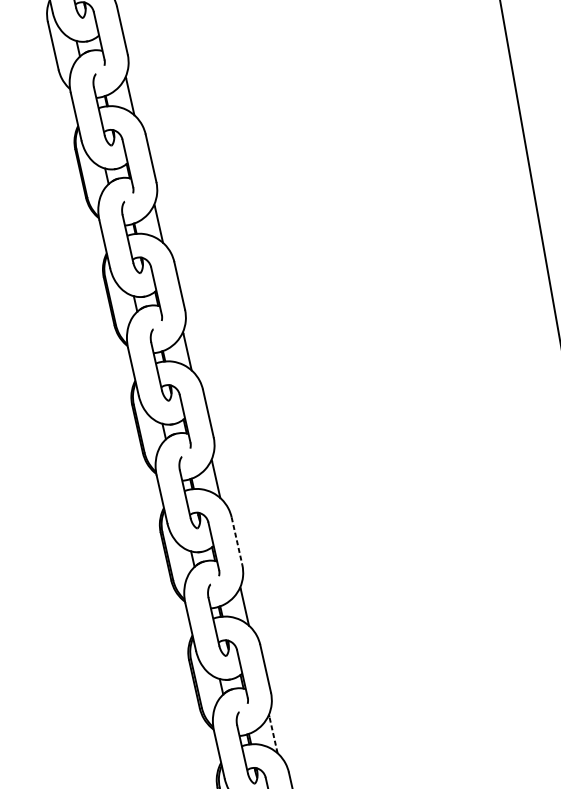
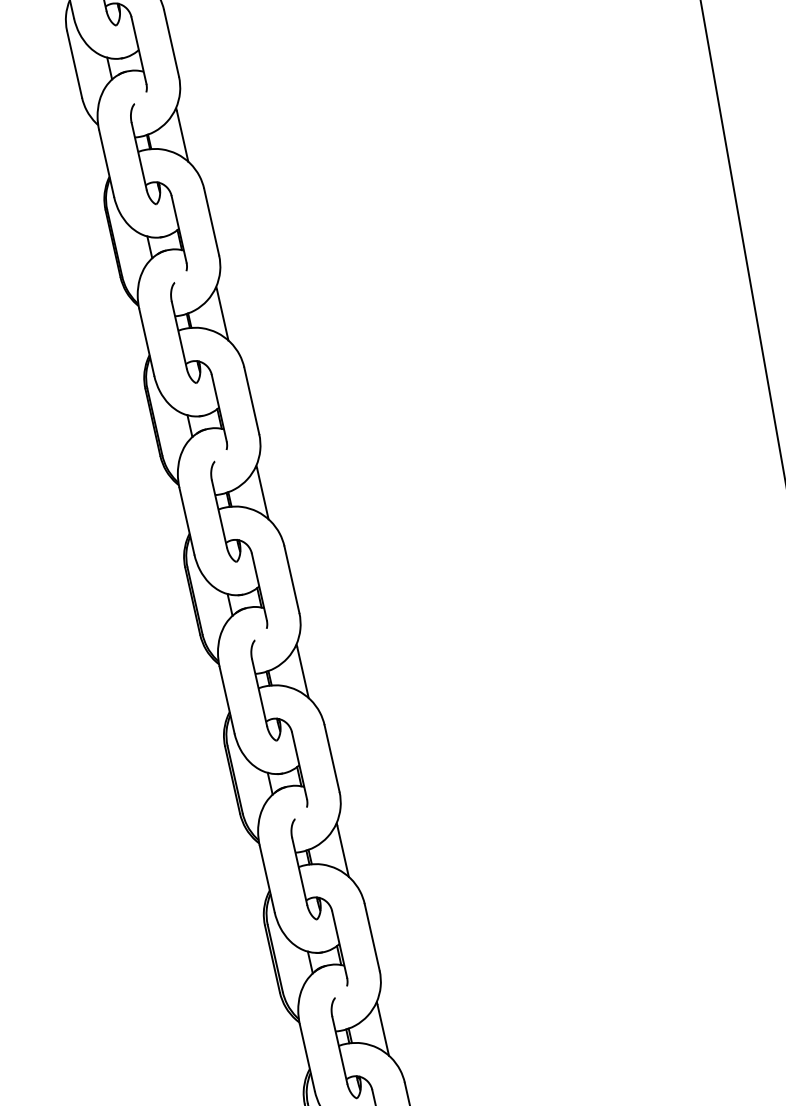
line: (237, 541) -> (332, 758), dashed -> solid
line: (273, 735) -> (383, 1030), dashed -> solid

